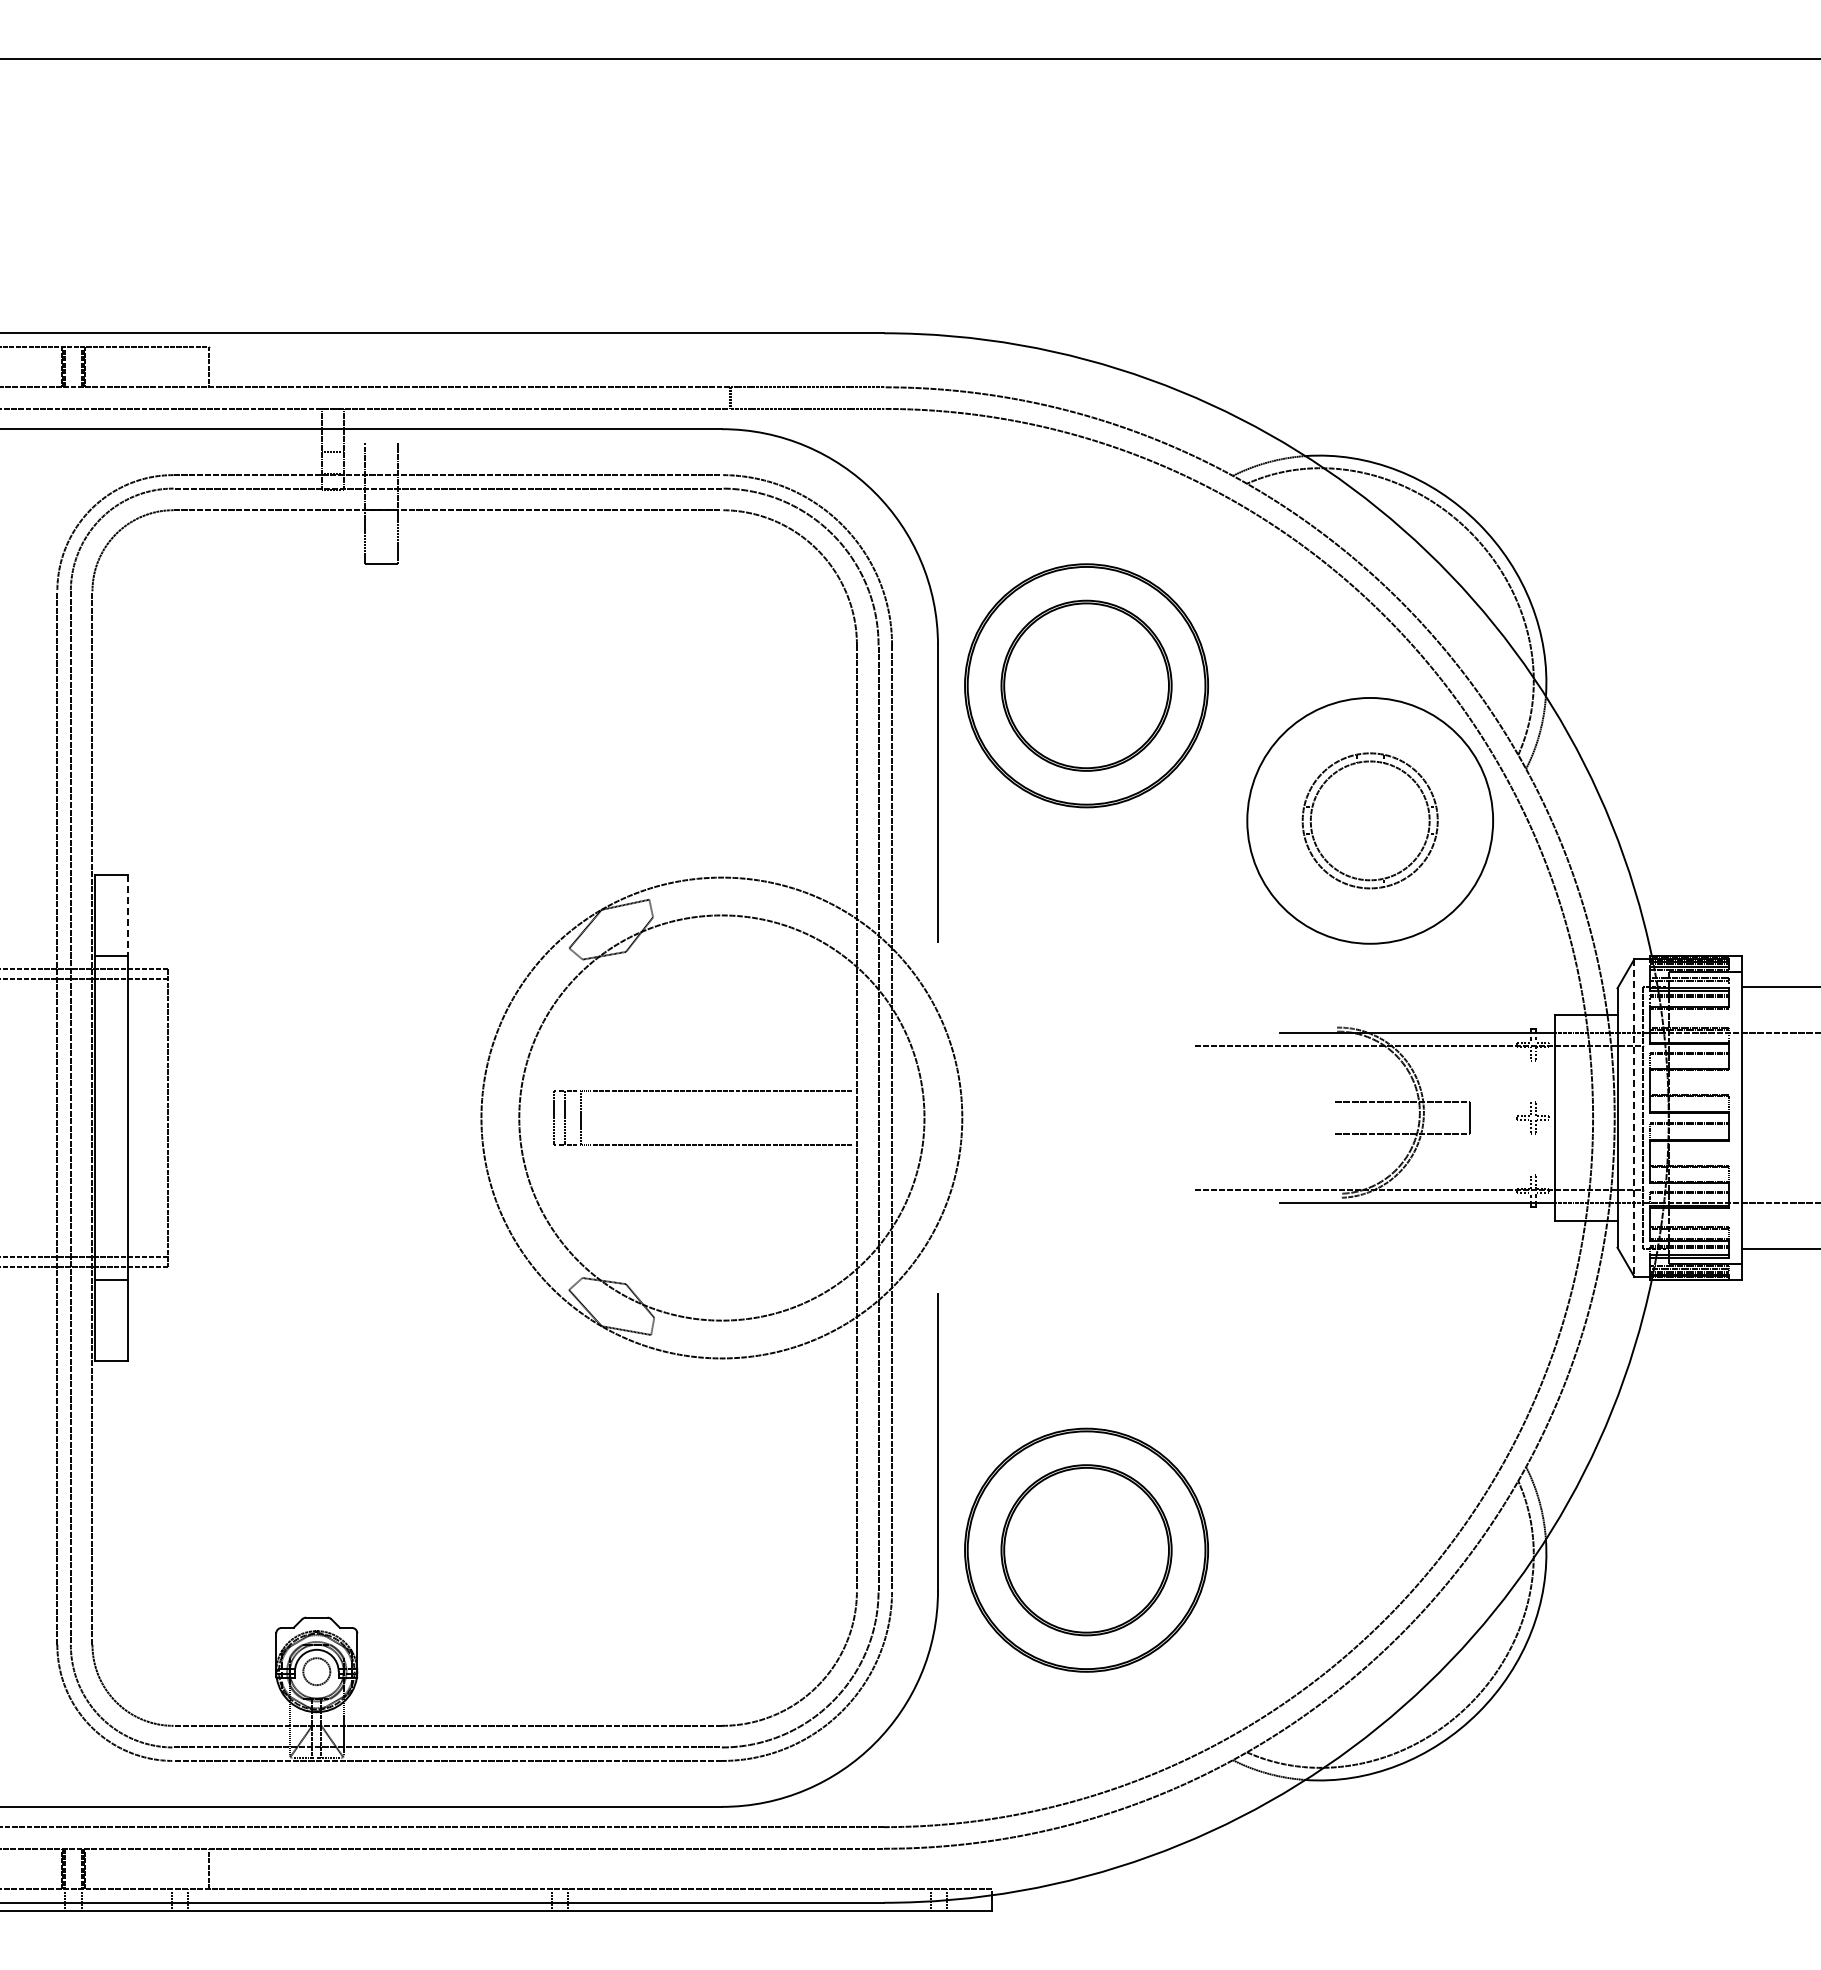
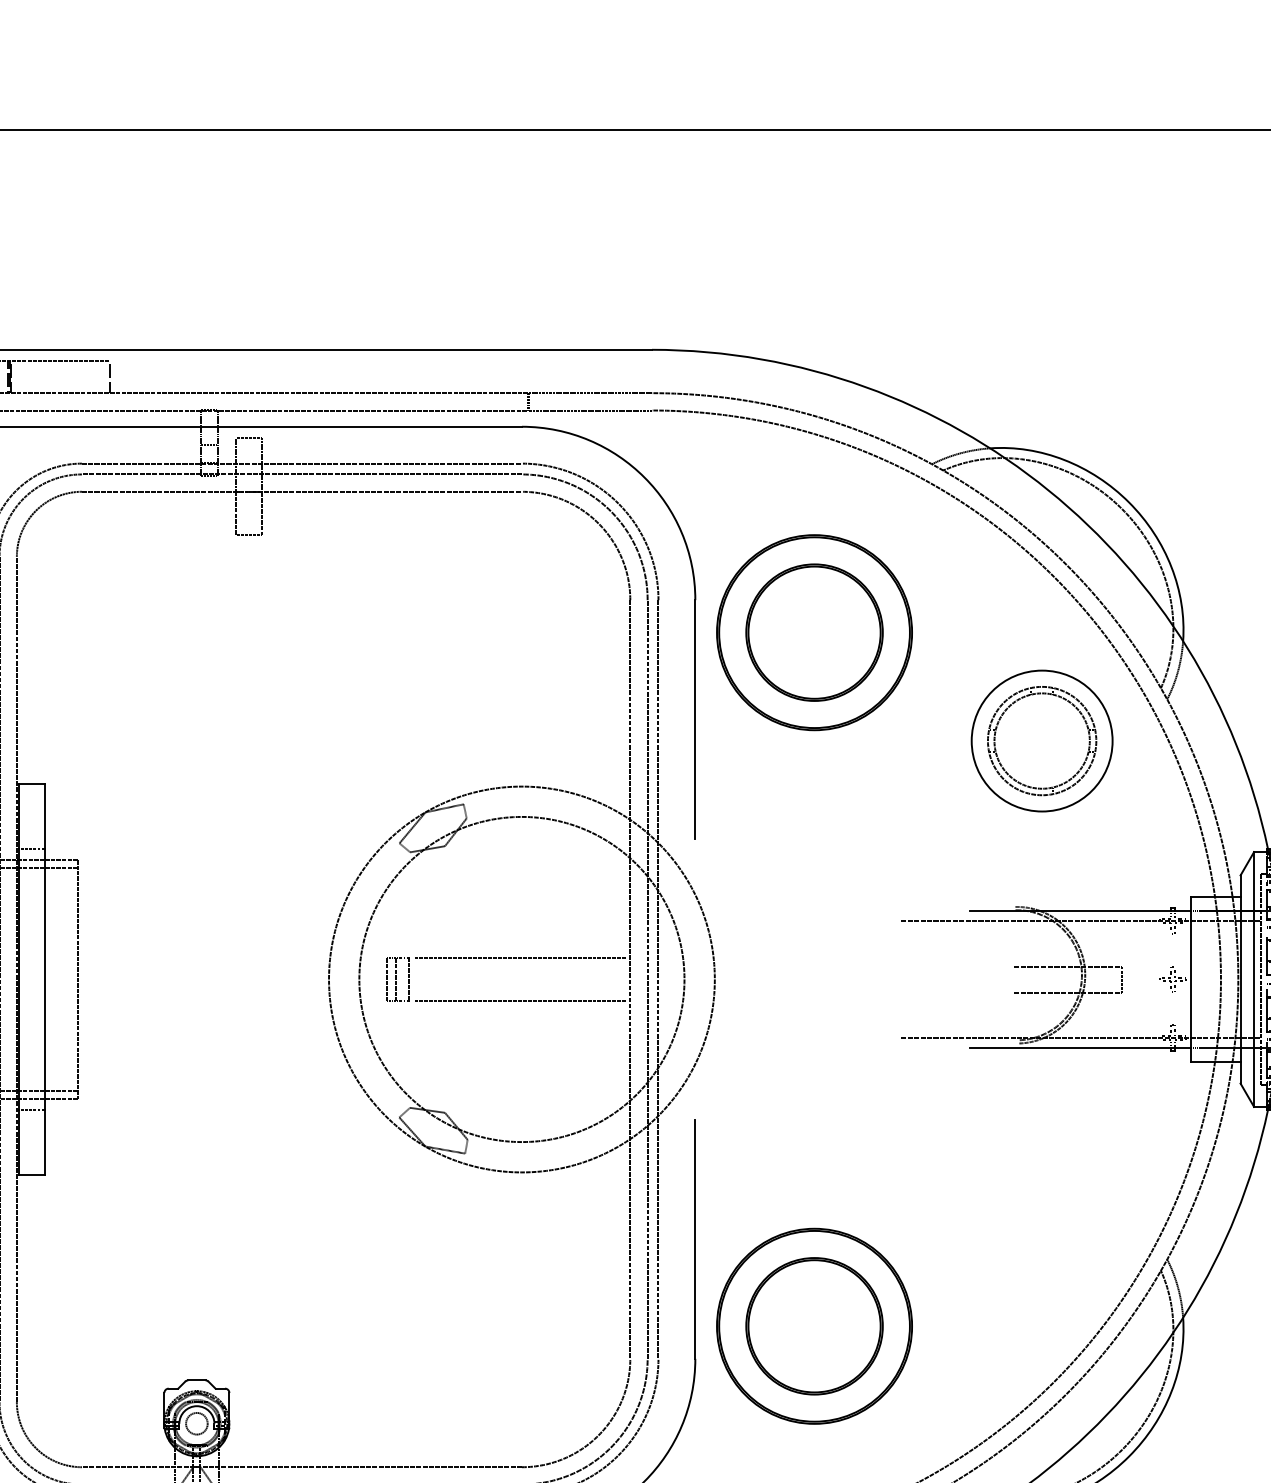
line: (381, 442) -> (248, 437), added
circle: (1370, 820) -> (1042, 740), size x0.71
line: (127, 915) -> (44, 816), dashed -> solid
line: (1634, 1118) -> (1254, 979), dashed -> solid

